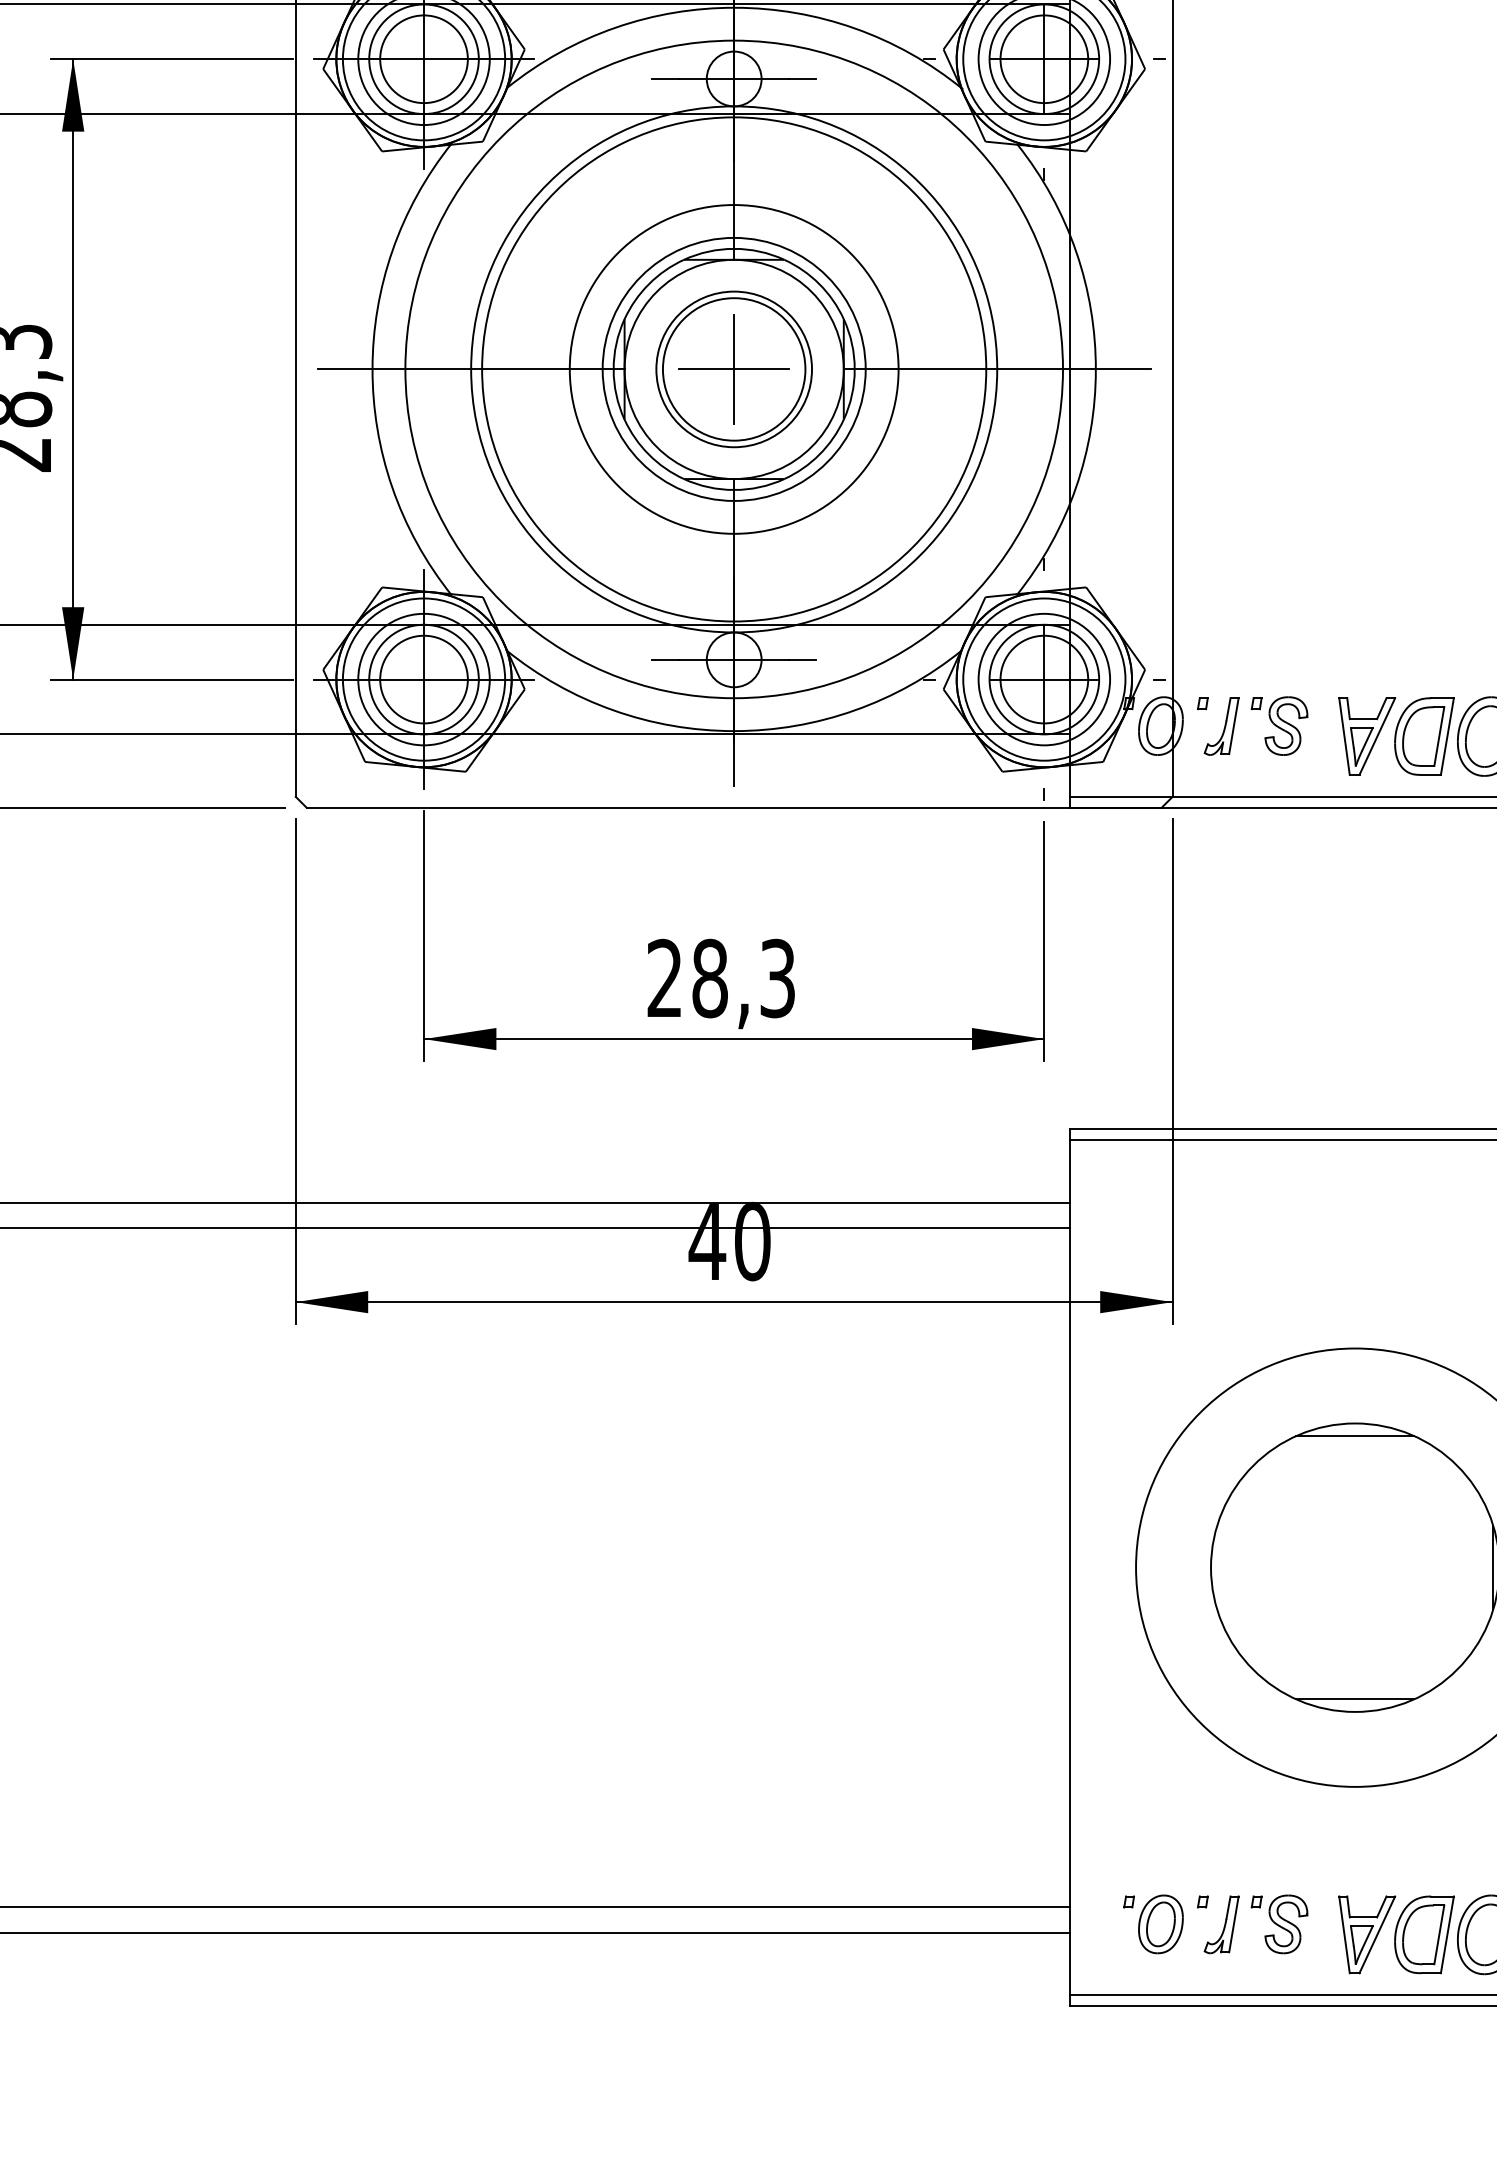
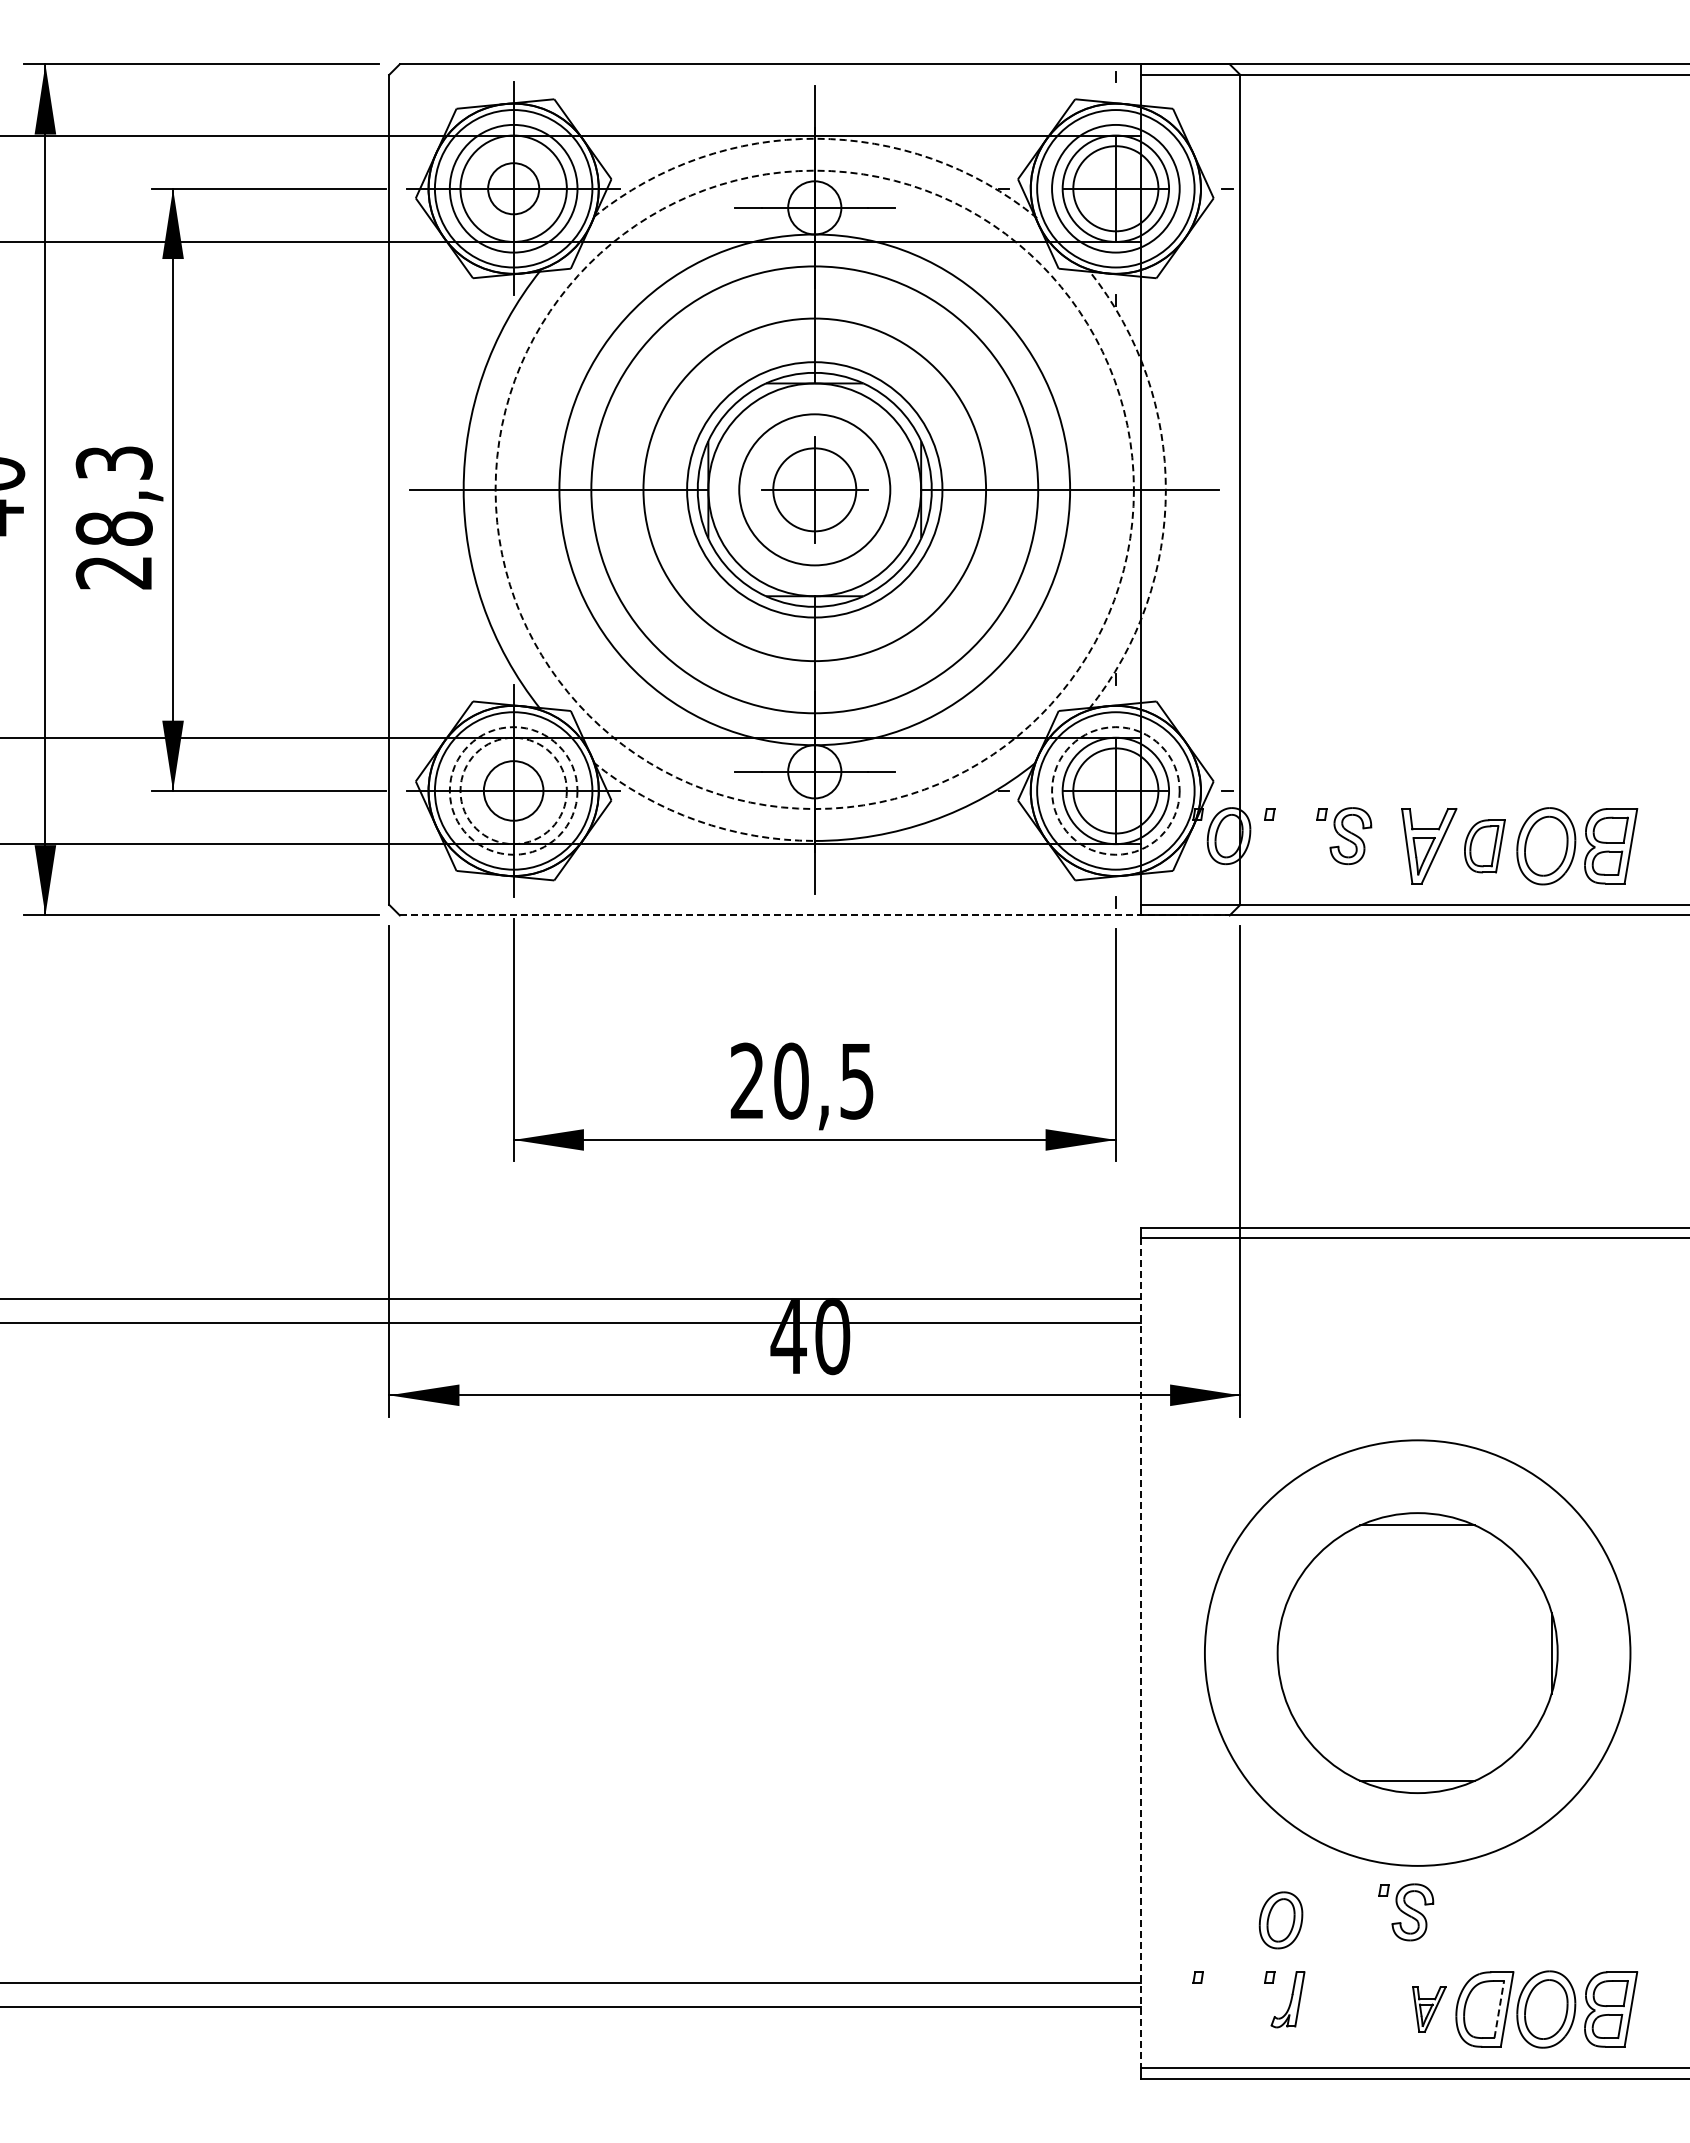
arc: (734, 7) -> (815, 138), solid -> dashed
circle: (423, 59) -> (513, 188), size x0.6
circle: (733, 369) -> (814, 489), size x0.6
circle: (733, 369) -> (814, 489), size x0.7
circle: (733, 369) -> (814, 489), size x1.4
circle: (733, 369) -> (814, 489), solid -> dashed
arc: (1095, 370) -> (1165, 490), solid -> dashed
circle: (423, 679) -> (513, 790), size x0.7
circle: (423, 679) -> (513, 790), solid -> dashed
circle: (423, 679) -> (513, 790), solid -> dashed
circle: (1043, 679) -> (1115, 790), solid -> dashed
arc: (613, 710) -> (697, 820), solid -> dashed
part: (1221, 726) -> (1287, 836), removed
part: (1424, 736) -> (1484, 846), size x0.7
line: (733, 807) -> (814, 915), solid -> dashed
text: (743, 977) -> (823, 1080), 28,3 -> 20,5
line: (1070, 1568) -> (1141, 1653), solid -> dashed
part: (1160, 1924) -> (1280, 1920), moved
part: (1279, 1924) -> (1406, 1912), moved
part: (1367, 1934) -> (1429, 2009), size x0.6
line: (1439, 1934) -> (1499, 2009), solid -> dashed

